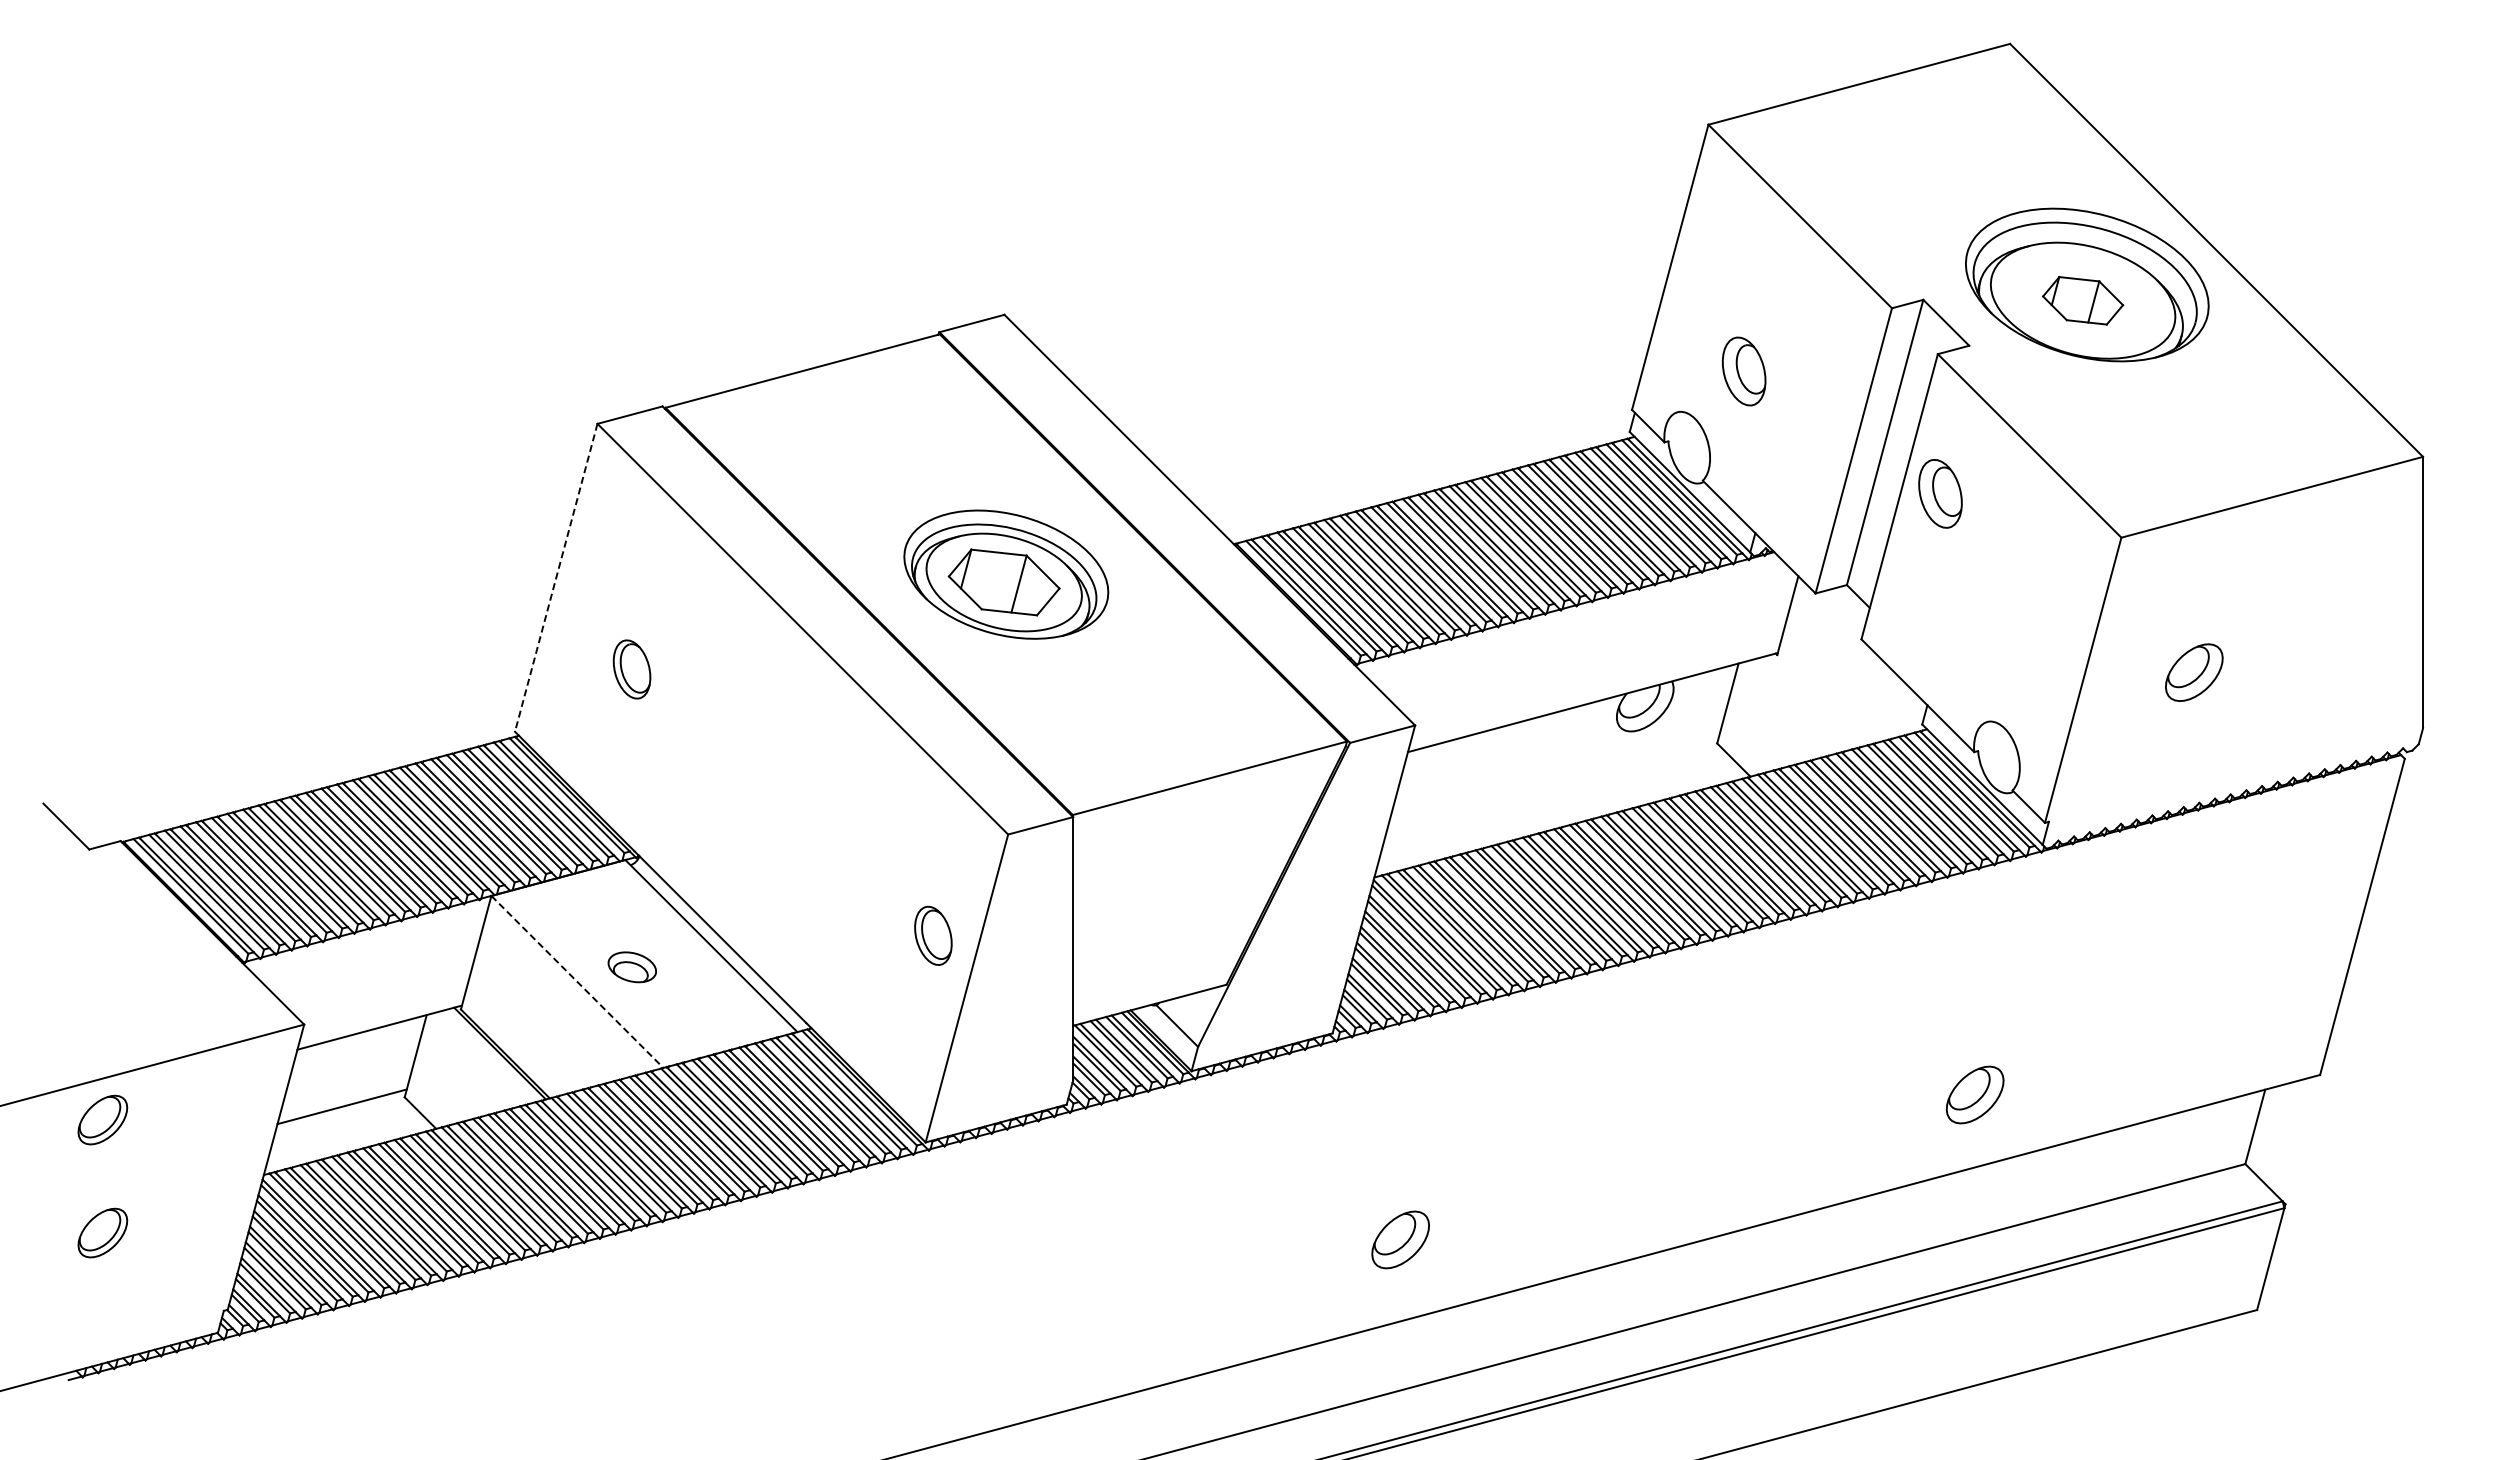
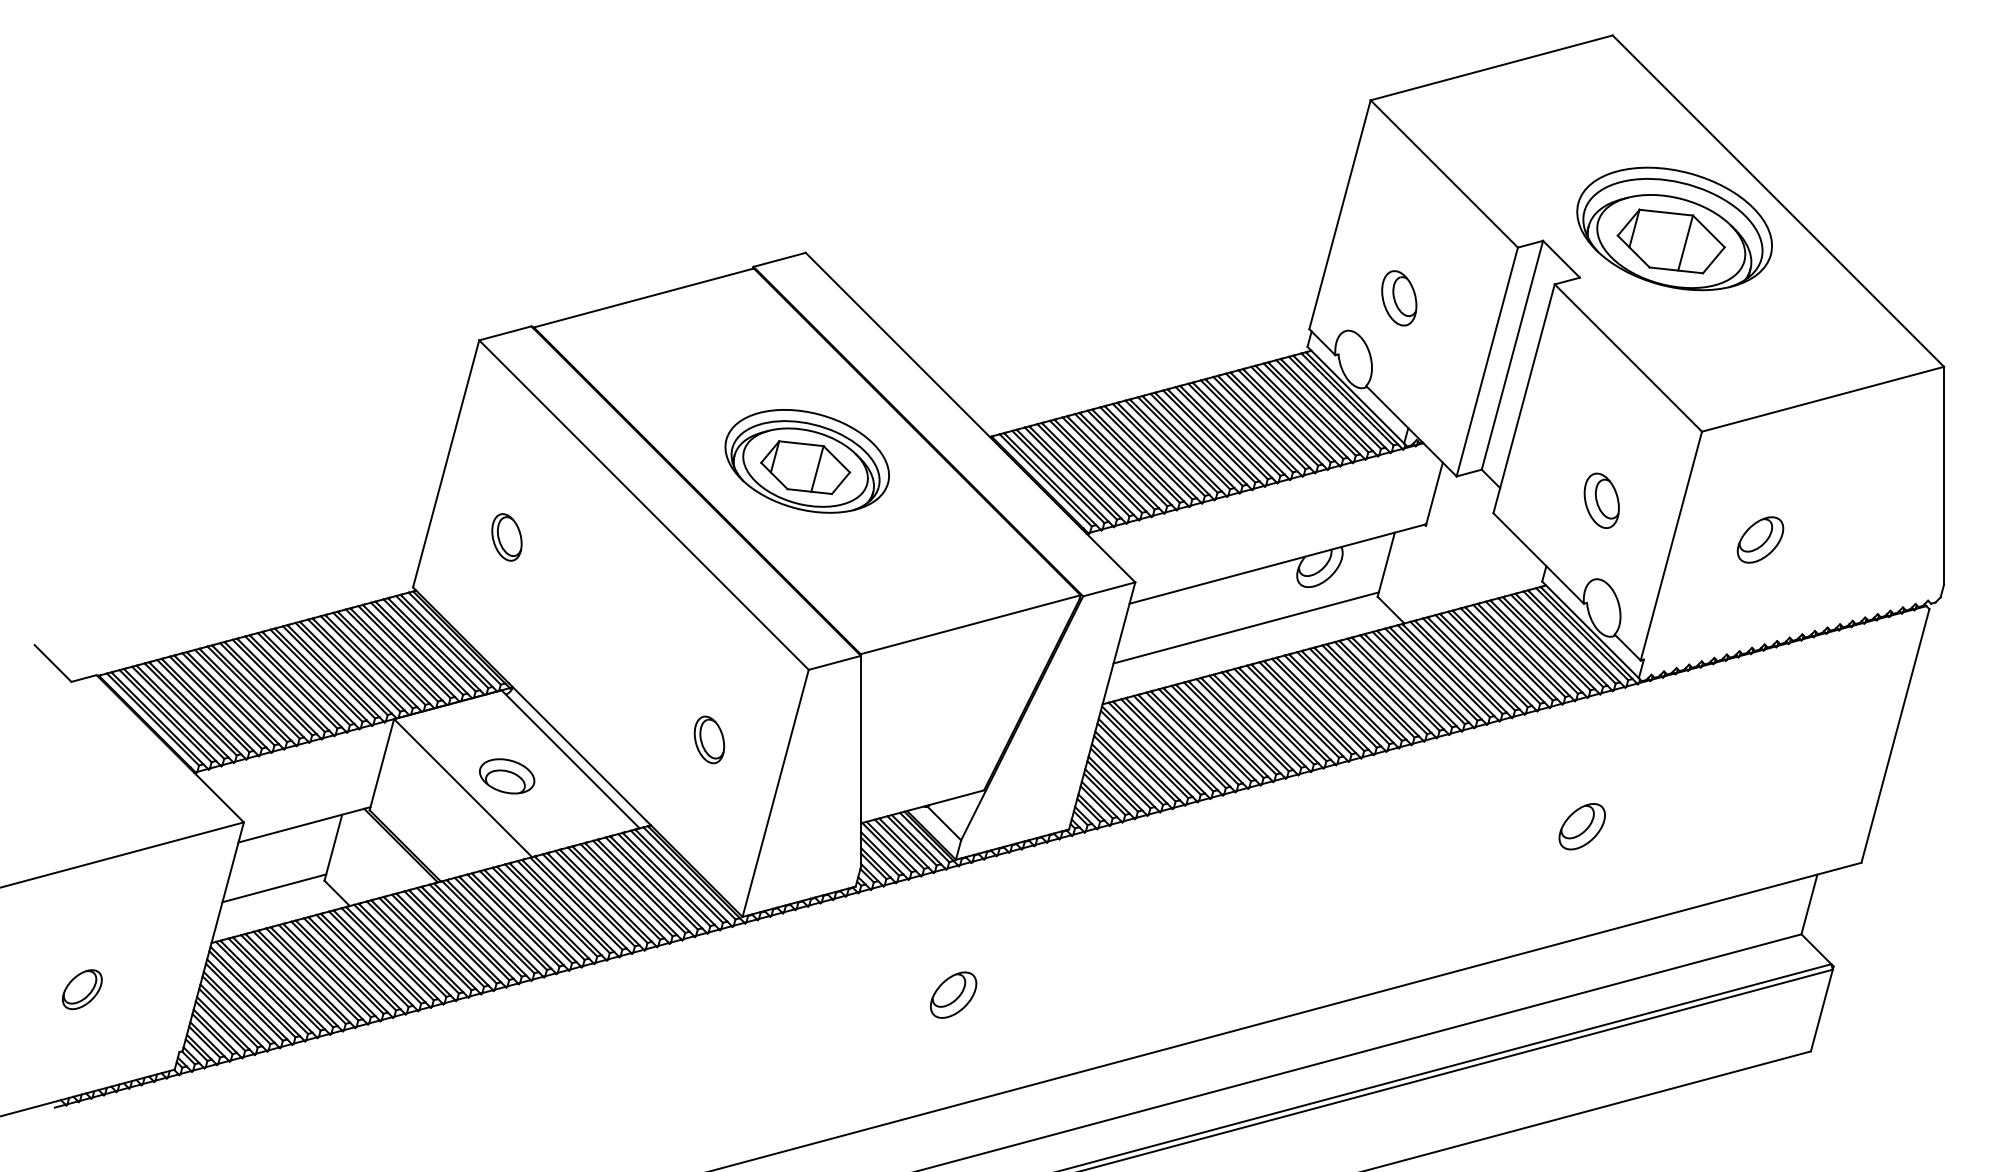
part: (2082, 300) -> (1670, 241), size x1.67
part: (1940, 493) -> (1601, 500), moved
line: (556, 578) -> (446, 464), dashed -> solid
line: (1553, 781) -> (1246, 627), added
part: (933, 935) -> (709, 739), moved
part: (632, 967) -> (507, 776), size x1.43
line: (577, 981) -> (463, 787), dashed -> solid
part: (1974, 1094) -> (1581, 826), moved
part: (102, 1119) -> (82, 898), removed
part: (1400, 1239) -> (953, 994), moved

